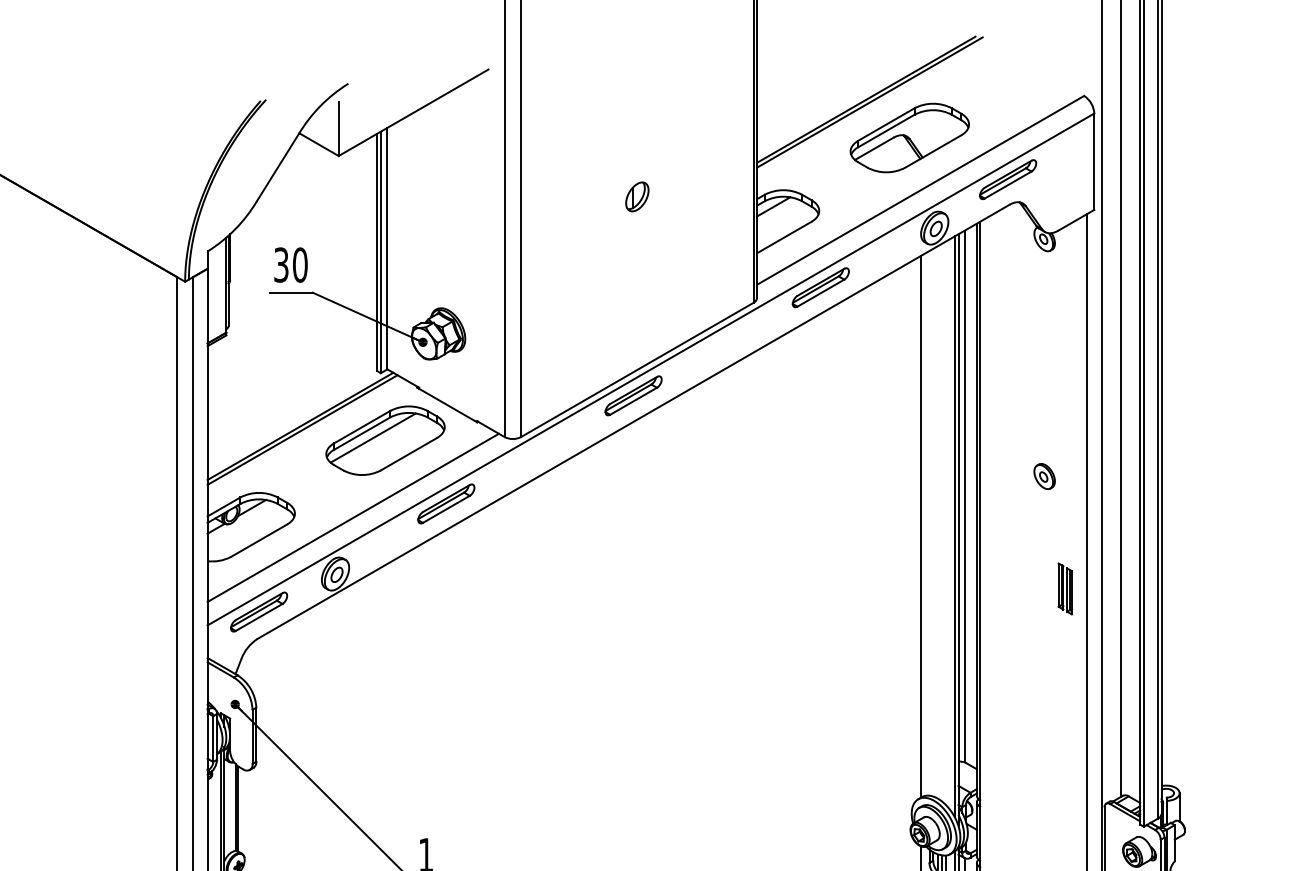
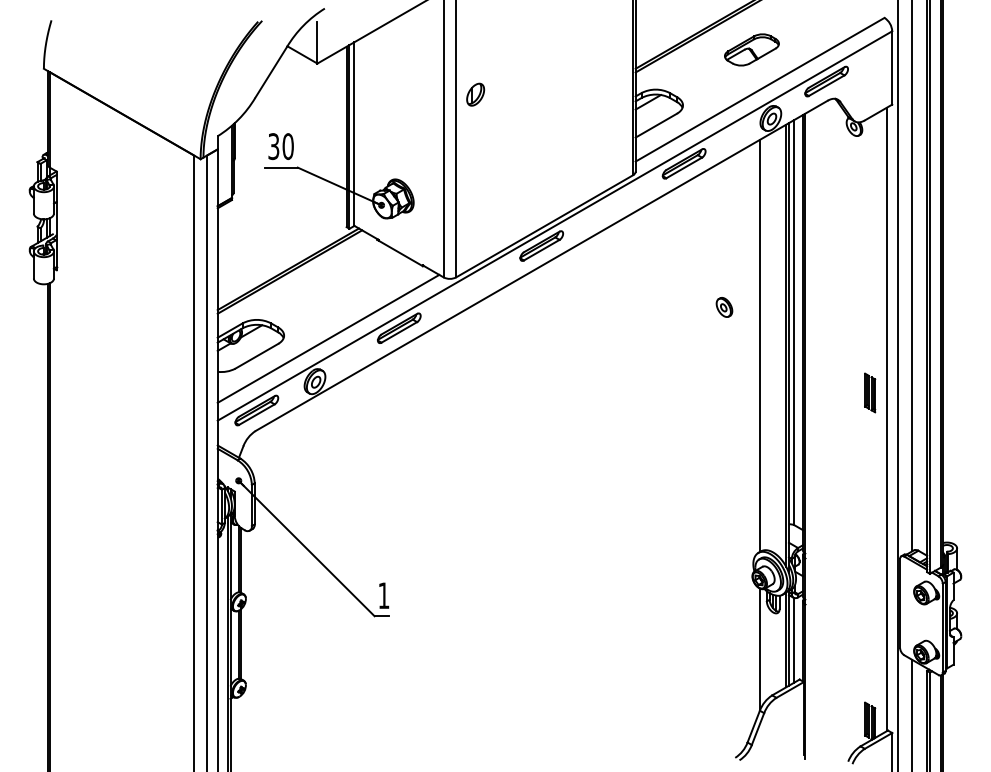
part: (909, 137) -> (751, 49), size x0.6
part: (637, 196) -> (475, 94), moved
part: (384, 441) -> (352, 280), removed
part: (1044, 476) -> (724, 307), moved

